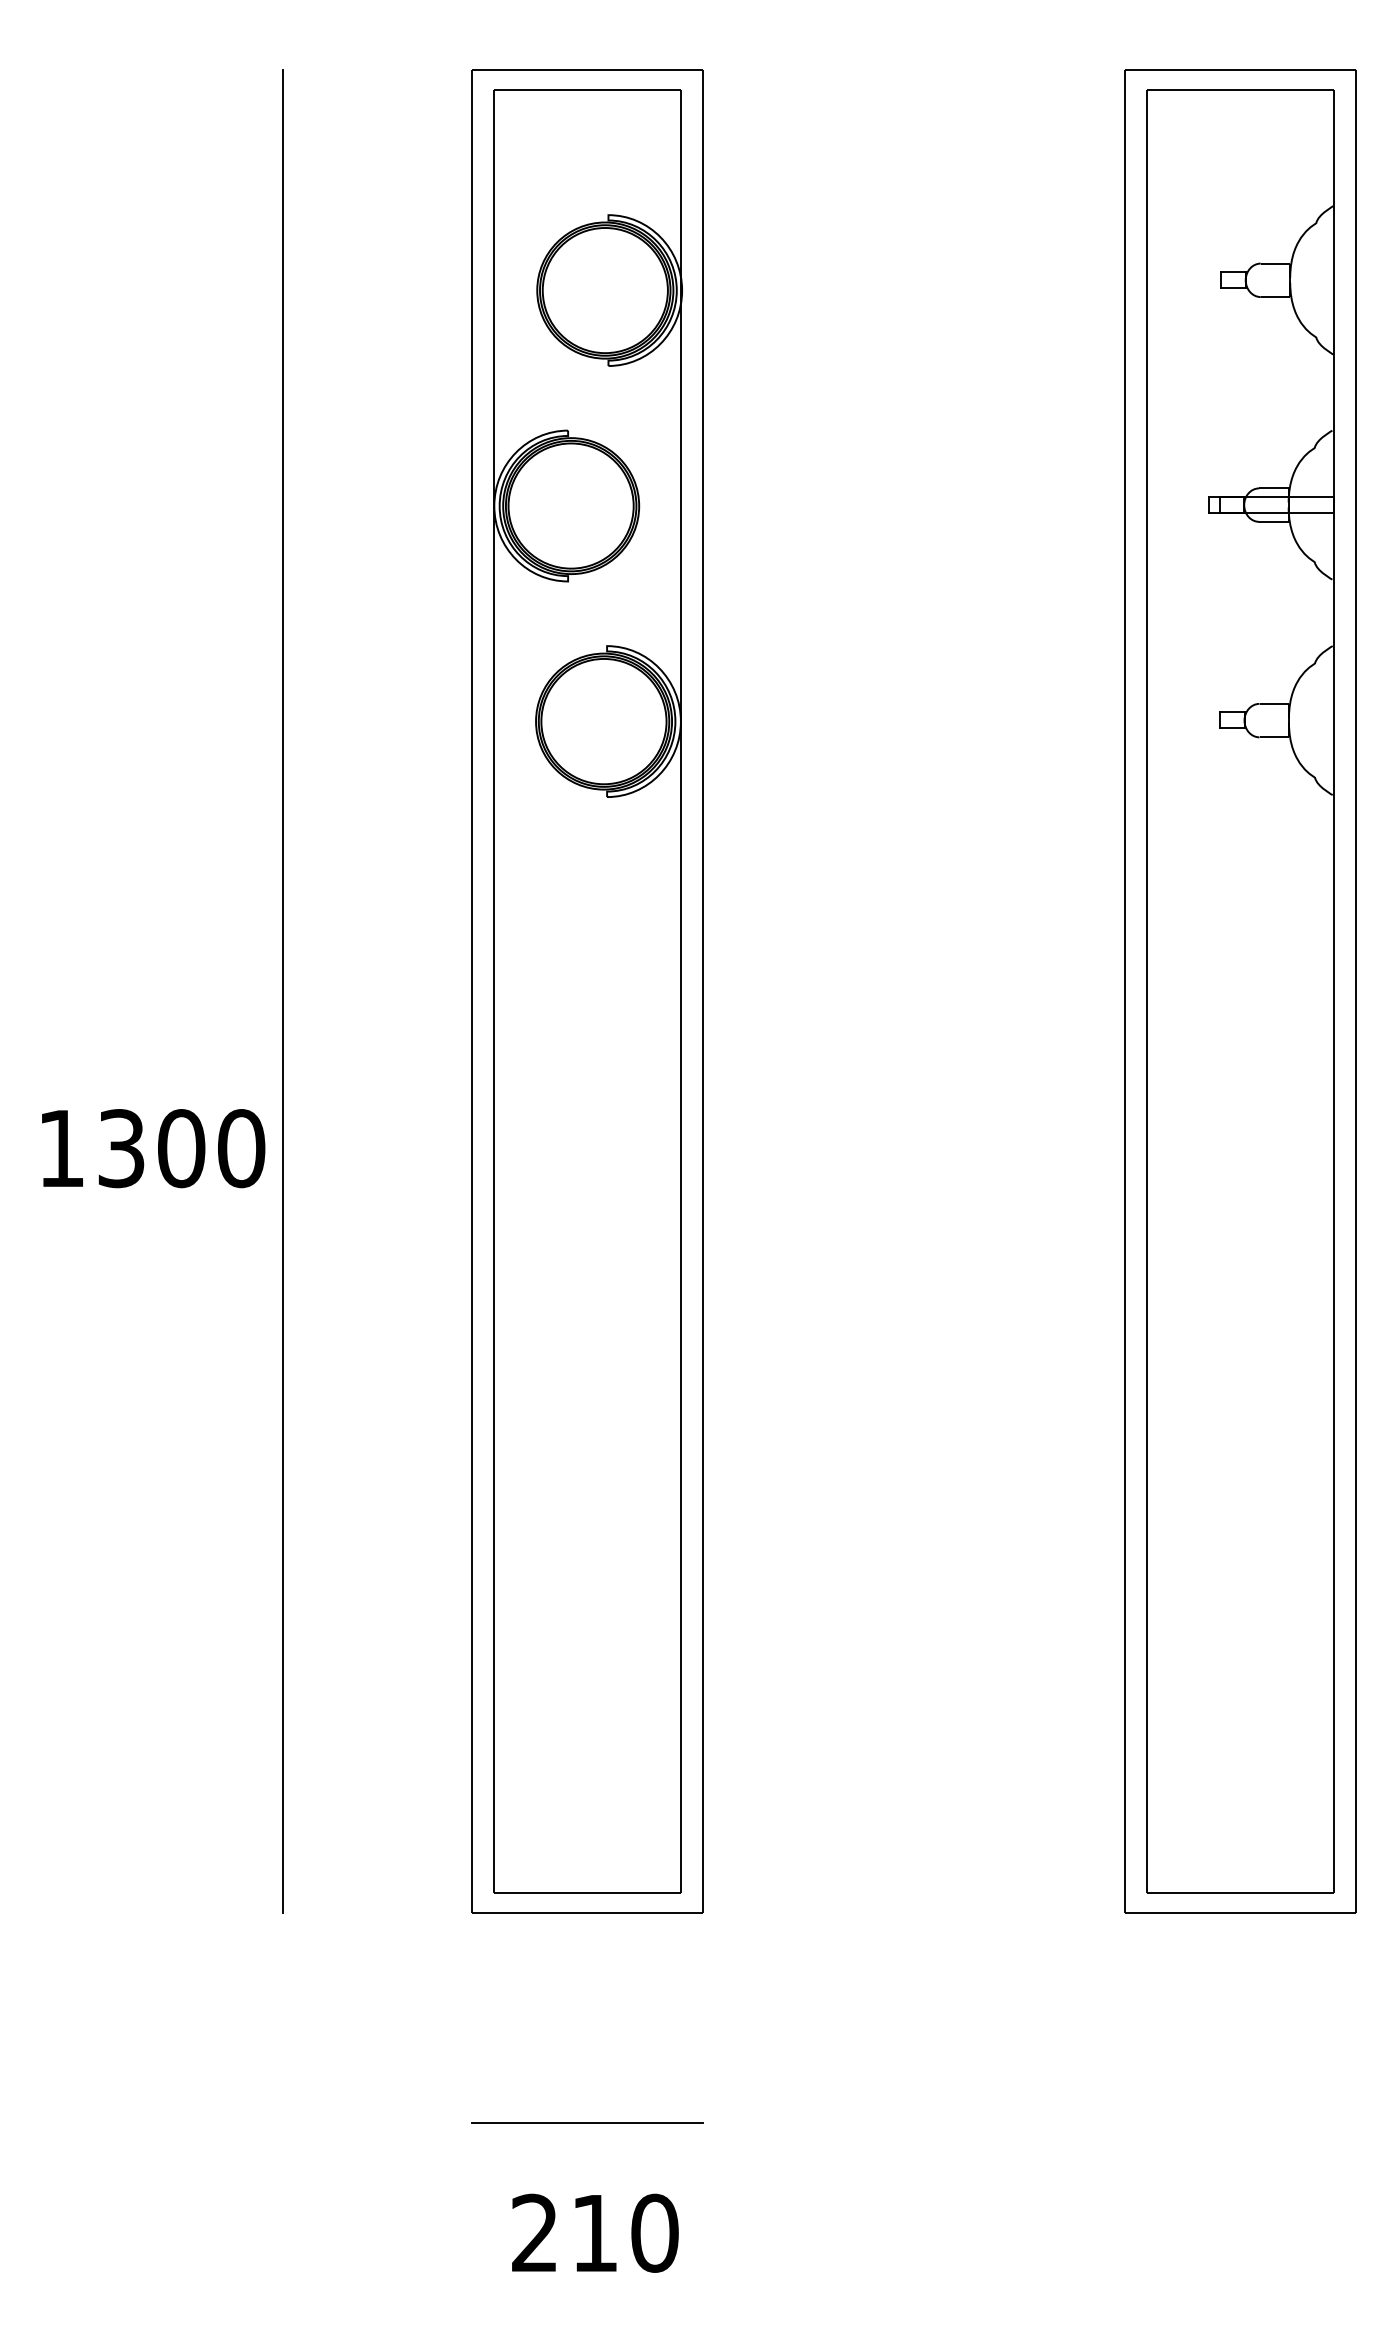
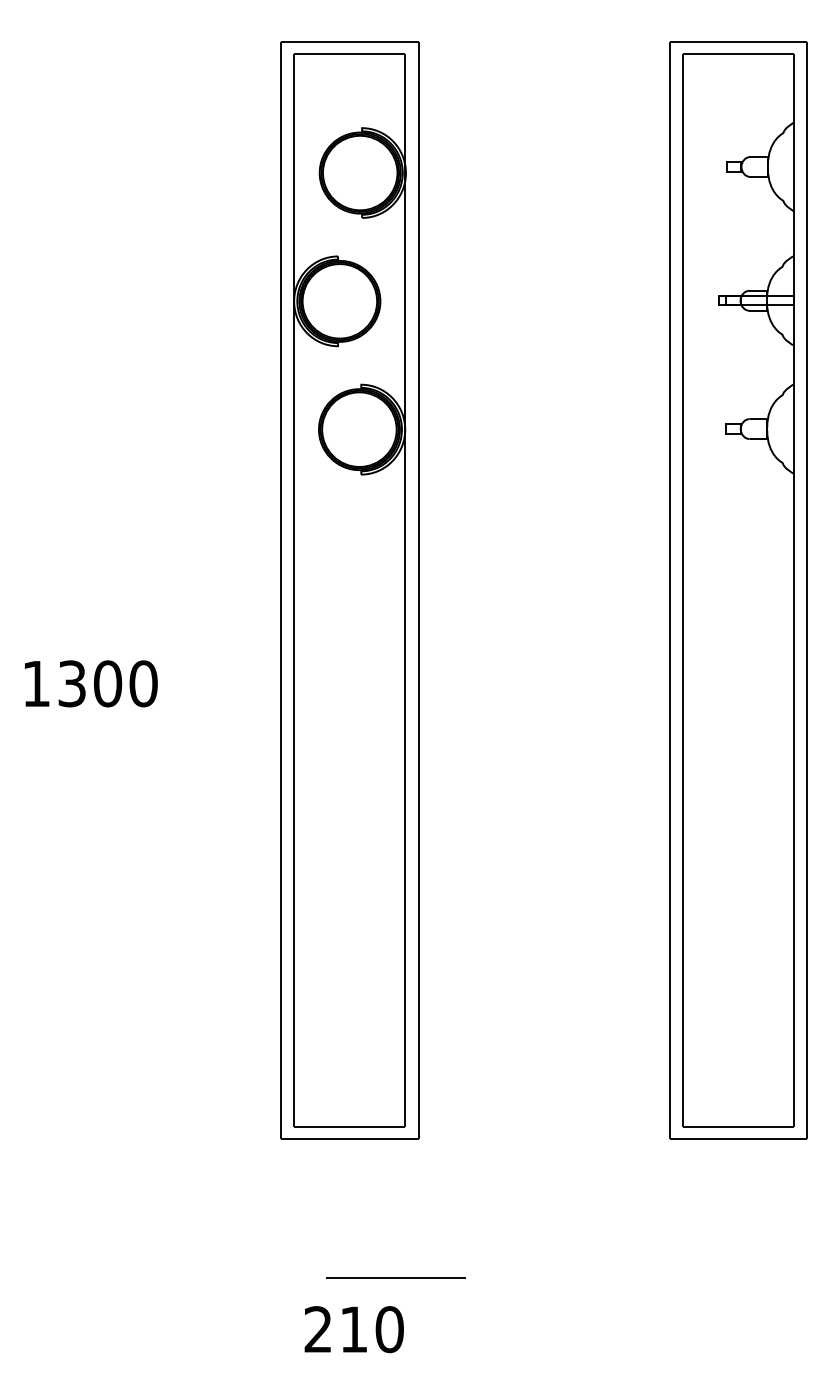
line: (283, 990) -> (168, 589), removed
line: (587, 2122) -> (395, 1277), moved

